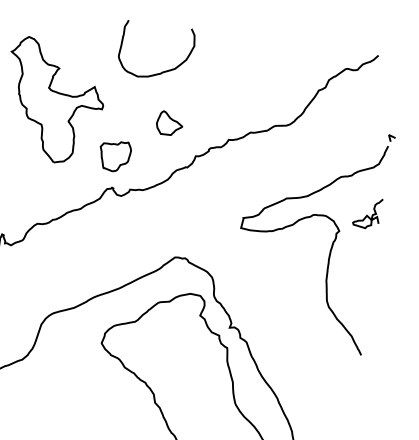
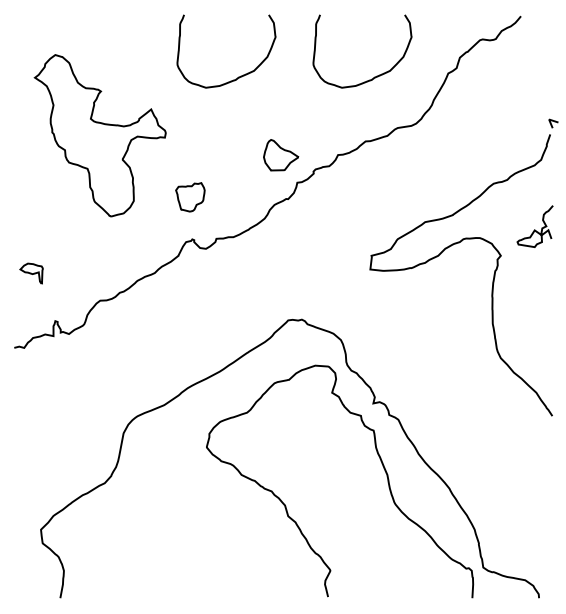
curve: (263, 85) -> (374, 76), added
part: (170, 123) -> (281, 155), moved
part: (114, 156) -> (190, 197), size x0.7

